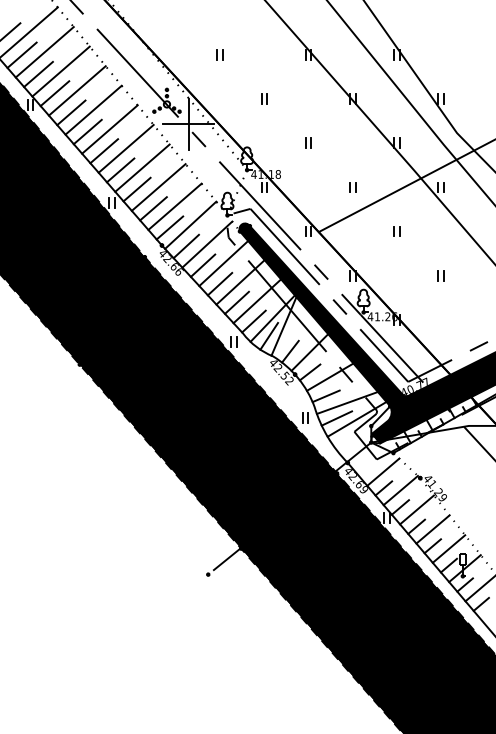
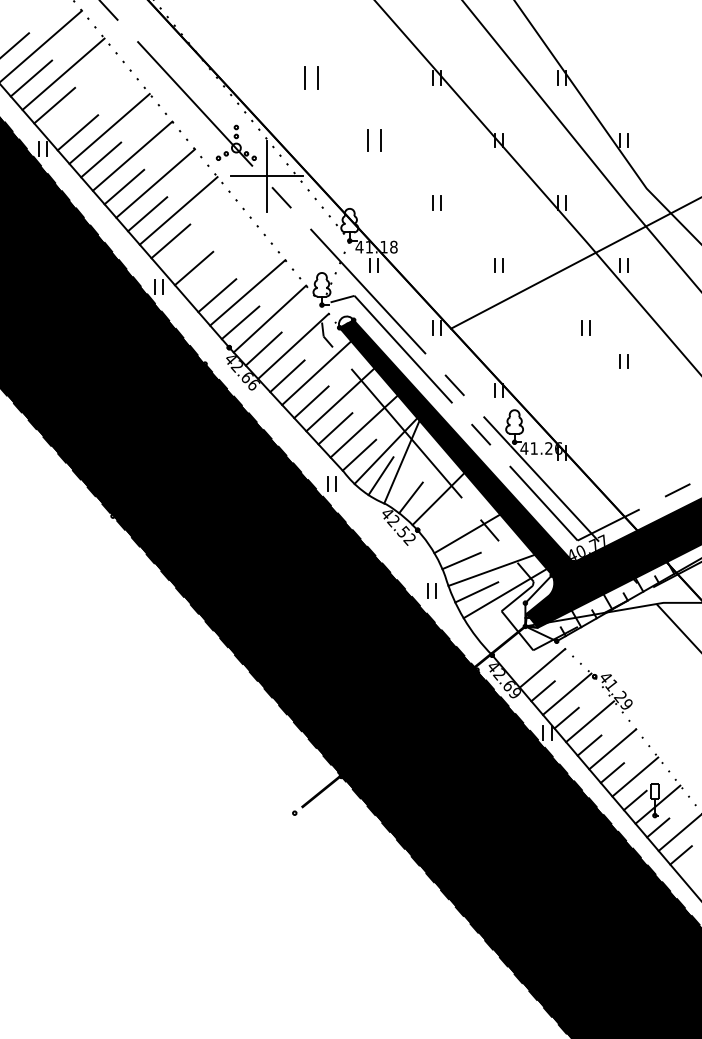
part: (220, 54) -> (311, 77), size x1.6
line: (61, 71) -> (86, 101), removed
part: (263, 99) -> (373, 140), size x1.6
line: (142, 167) -> (201, 237), removed
line: (158, 187) -> (224, 265), removed
fill: (244, 227) -> (345, 321), removed
part: (396, 231) -> (585, 327), moved
part: (440, 275) -> (623, 361), moved
line: (309, 372) -> (438, 527), removed

